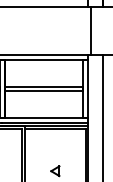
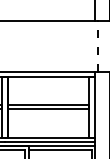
line: (91, 30) -> (98, 46), solid -> dashed

